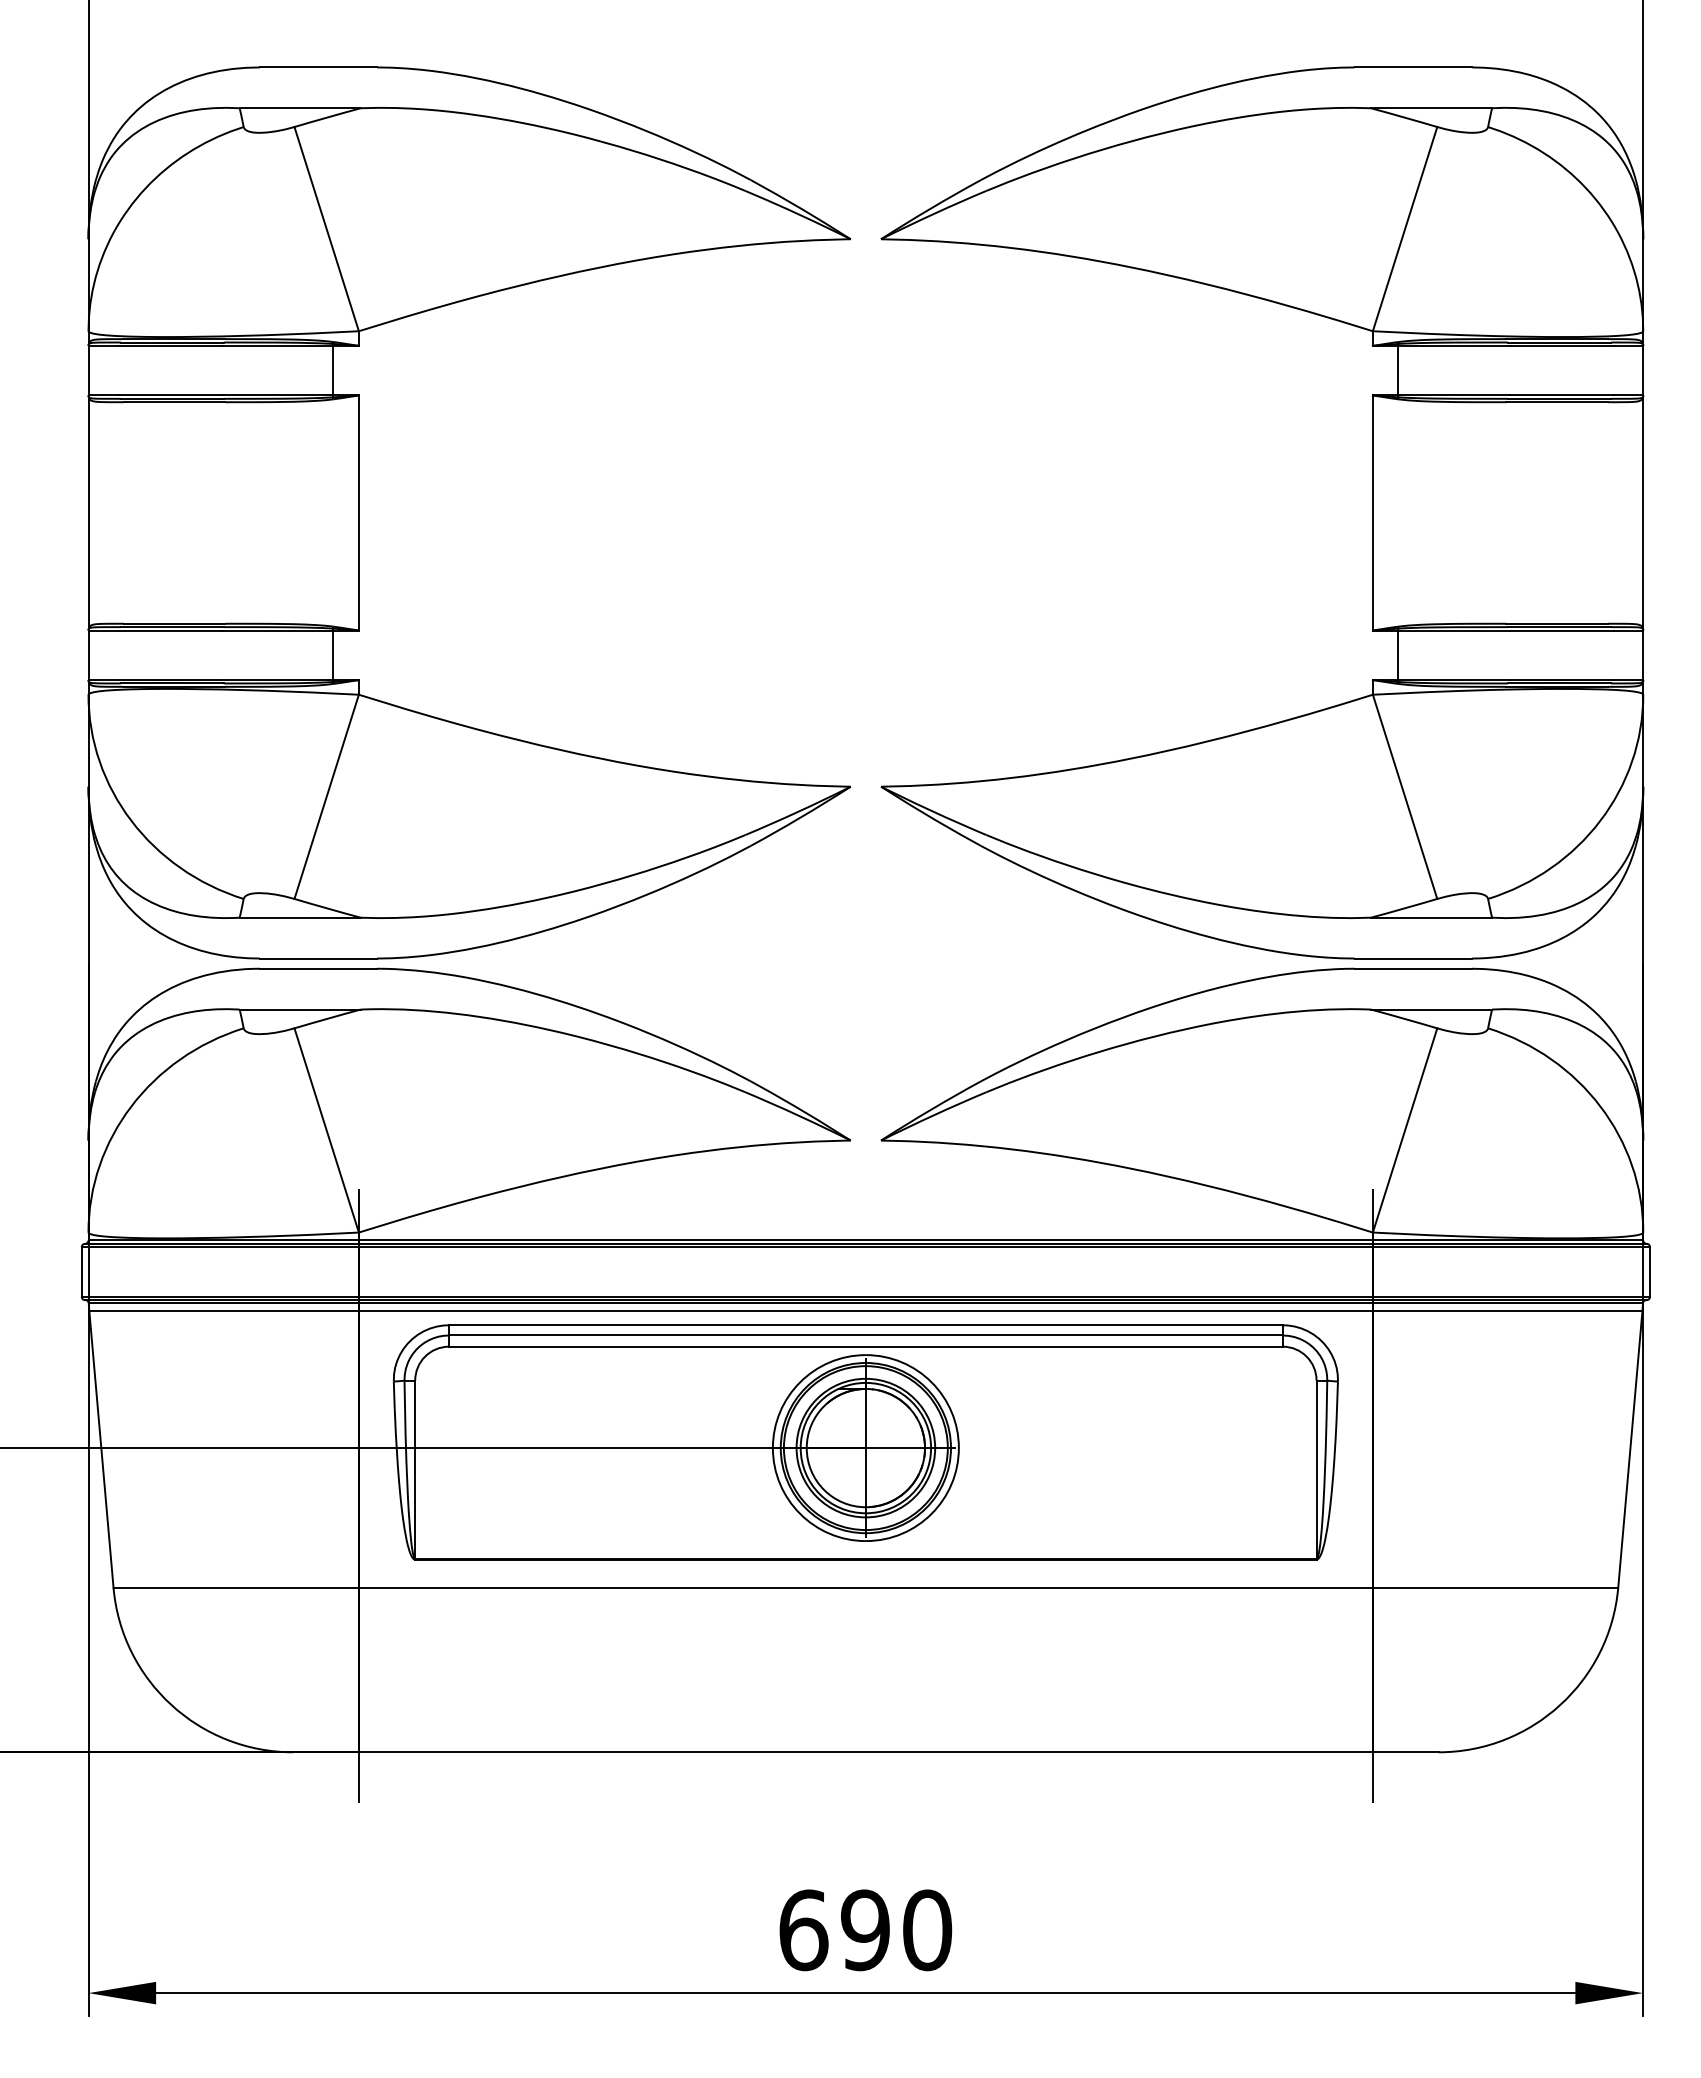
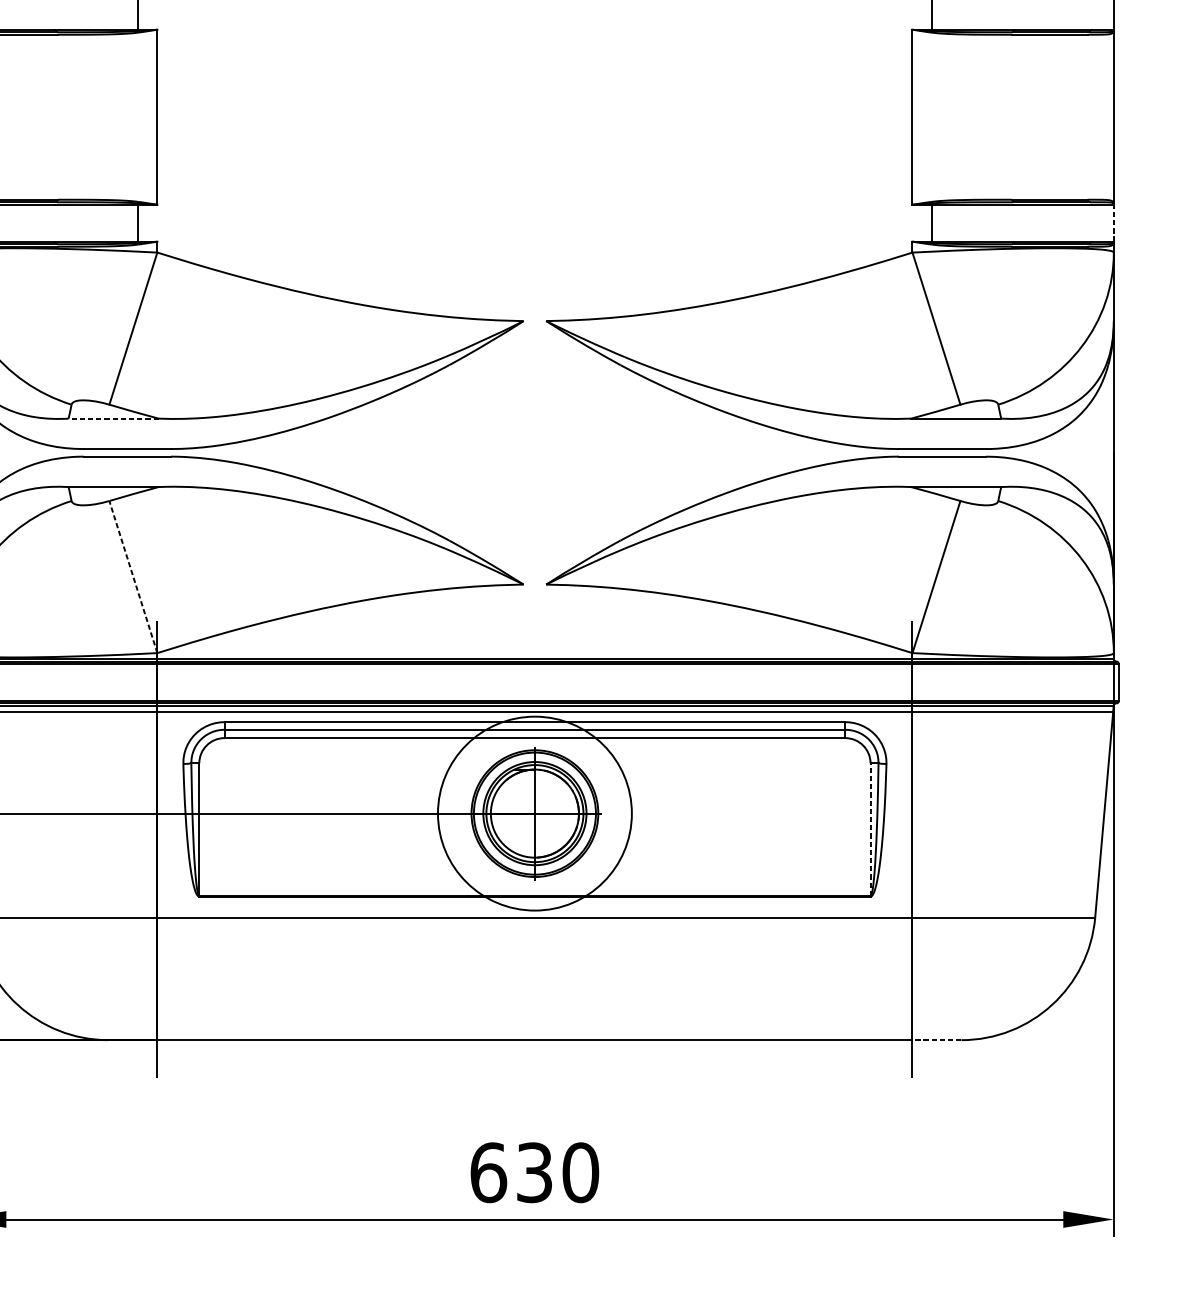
line: (1643, 655) -> (1114, 223), solid -> dashed
line: (300, 917) -> (113, 418), solid -> dashed
line: (326, 1129) -> (133, 576), solid -> dashed
circle: (865, 1448) -> (534, 813), size x1.4
line: (1316, 1469) -> (870, 829), solid -> dashed
line: (1405, 1752) -> (936, 1040), solid -> dashed
text: (865, 1930) -> (534, 1172), 690 -> 630

